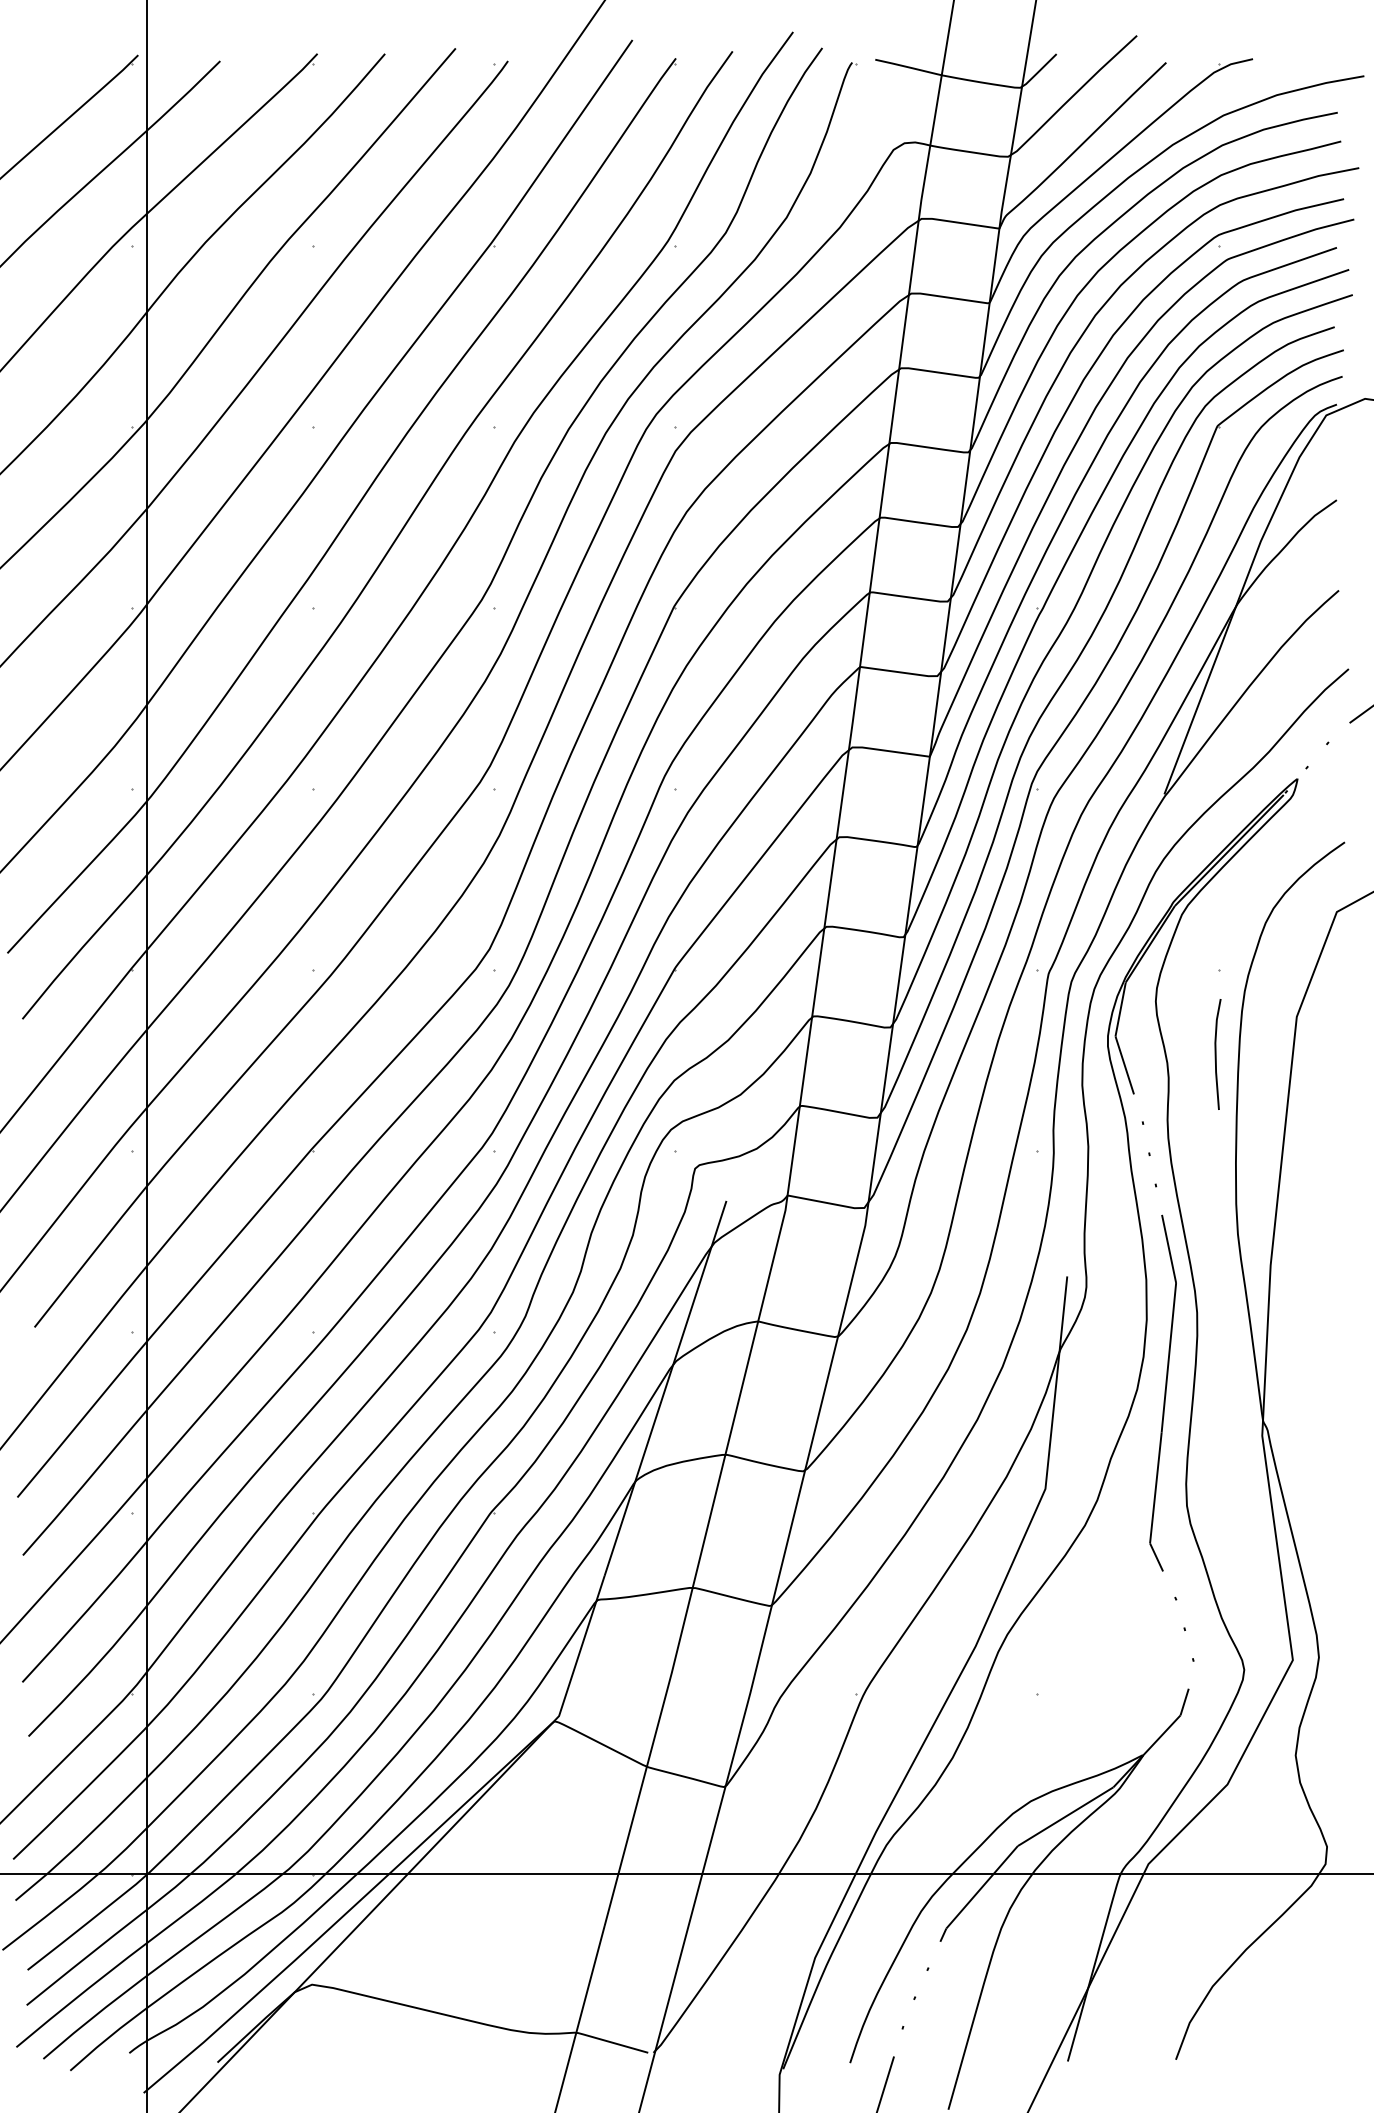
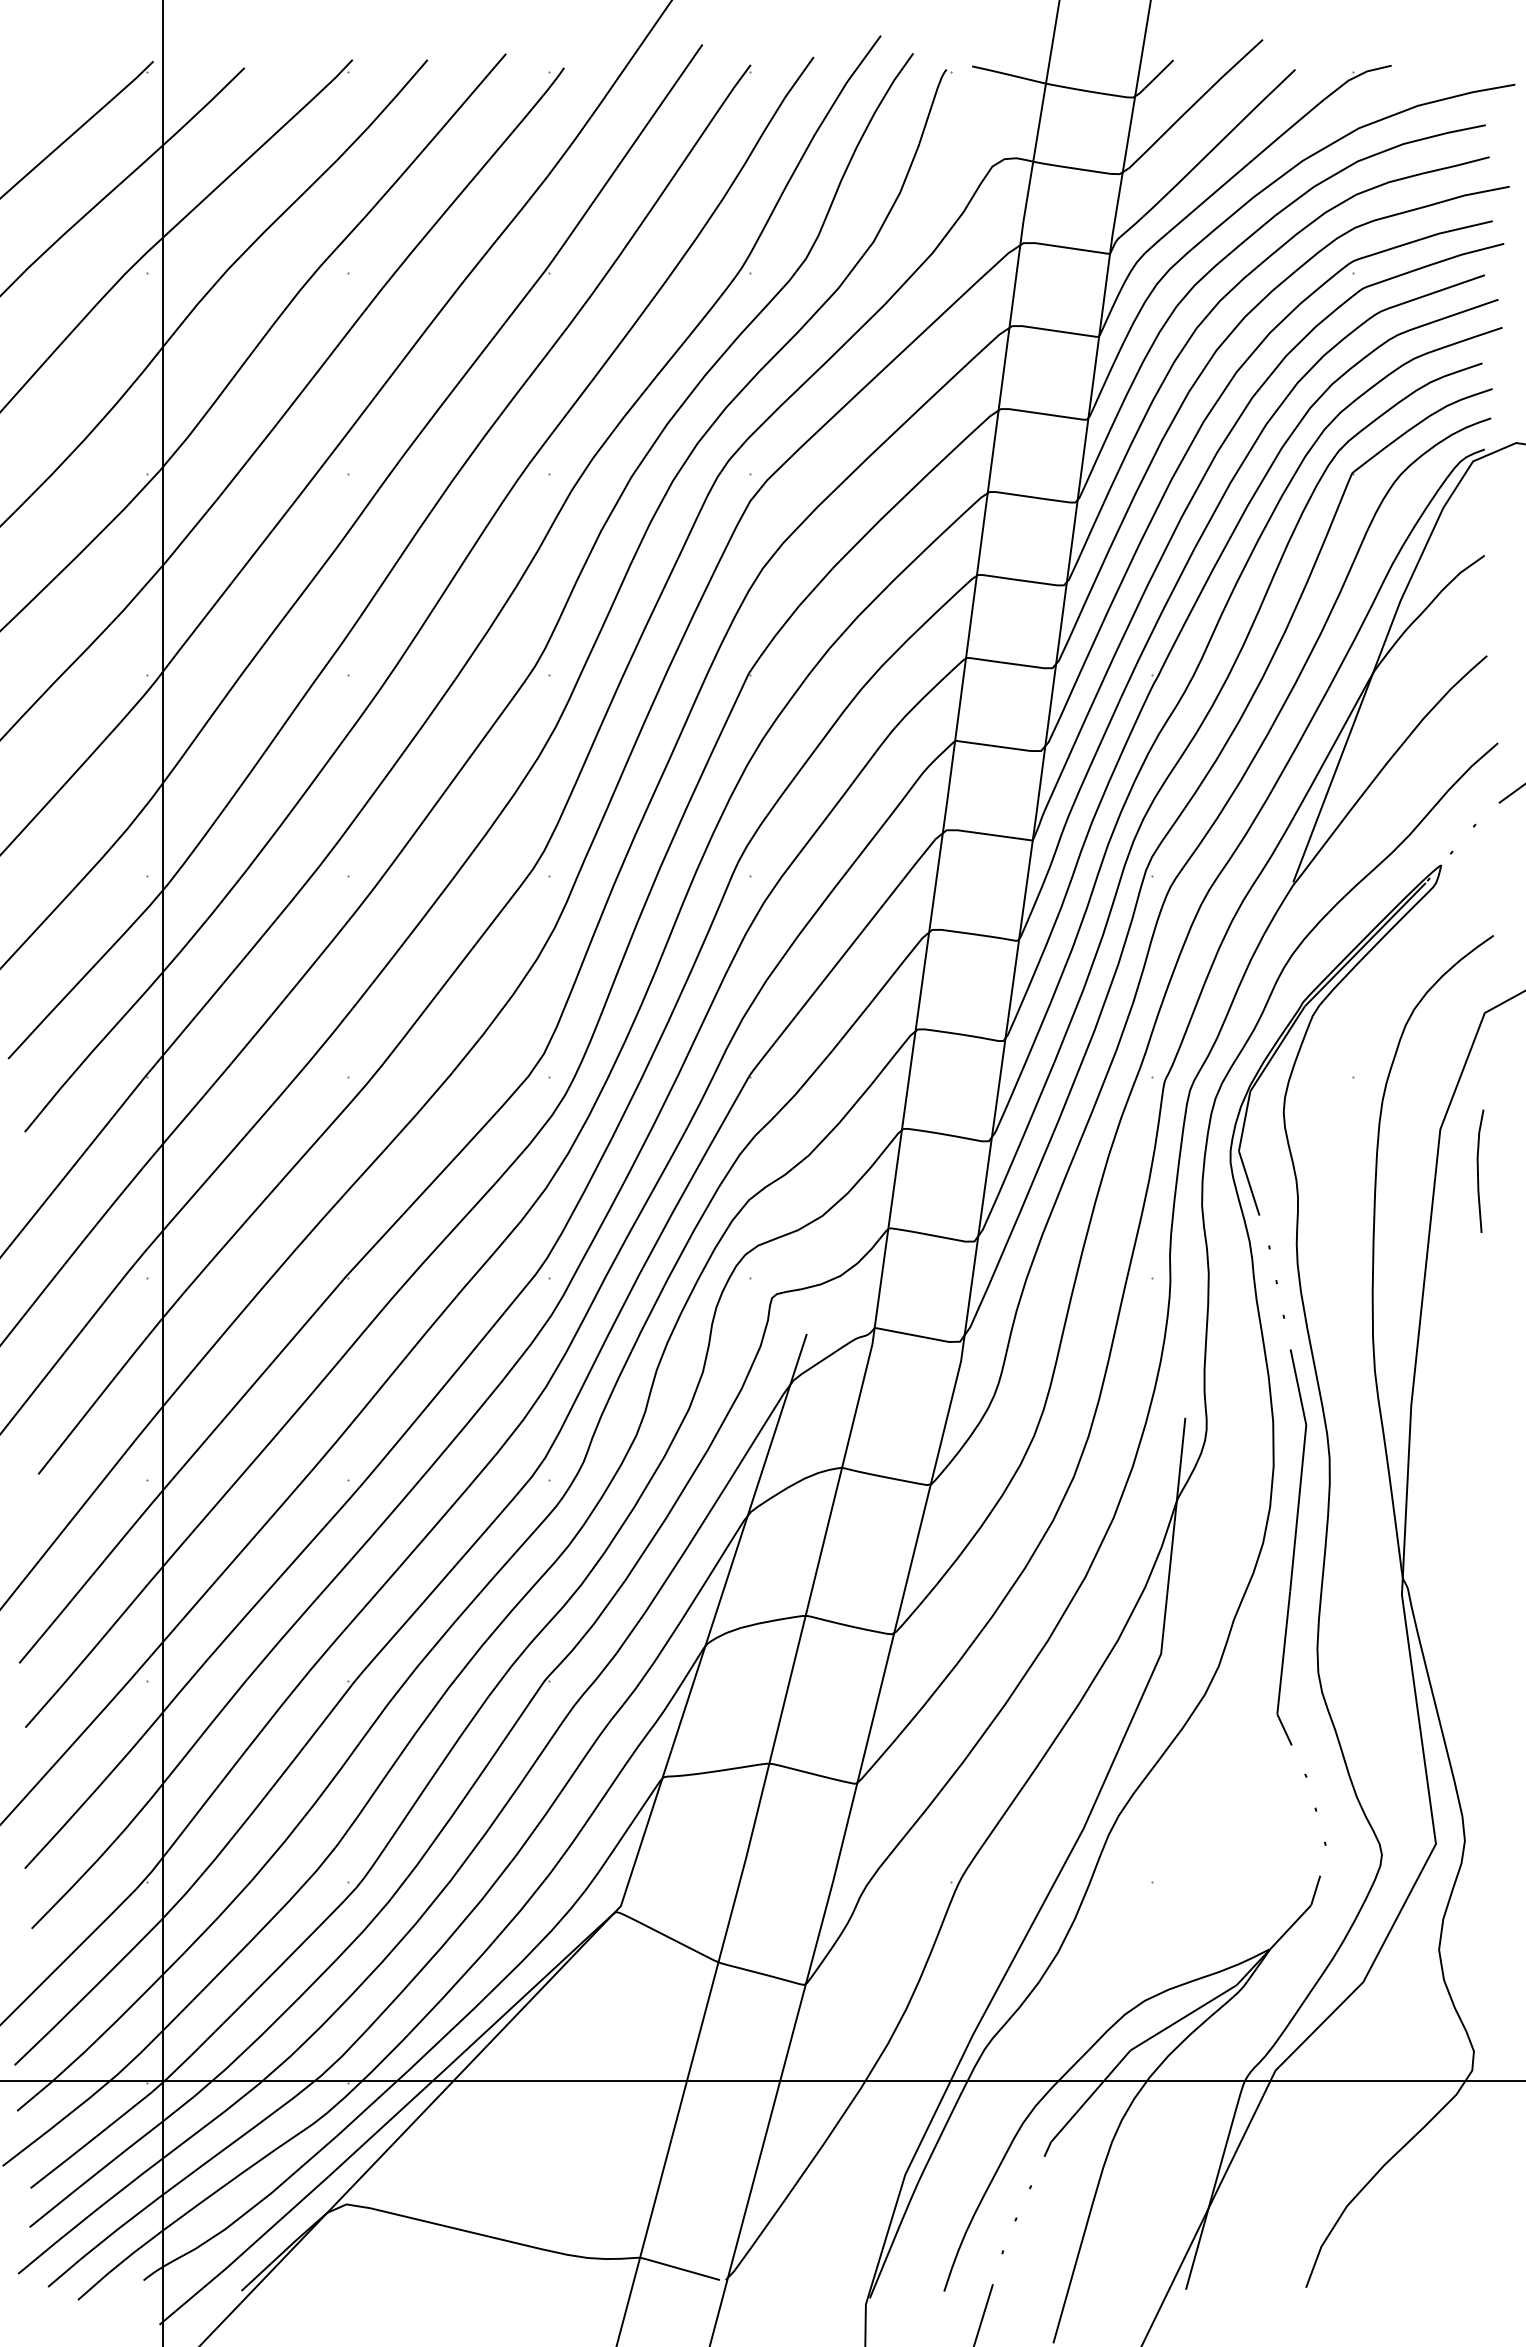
line: (1216, 1054) -> (1478, 1171), moved

